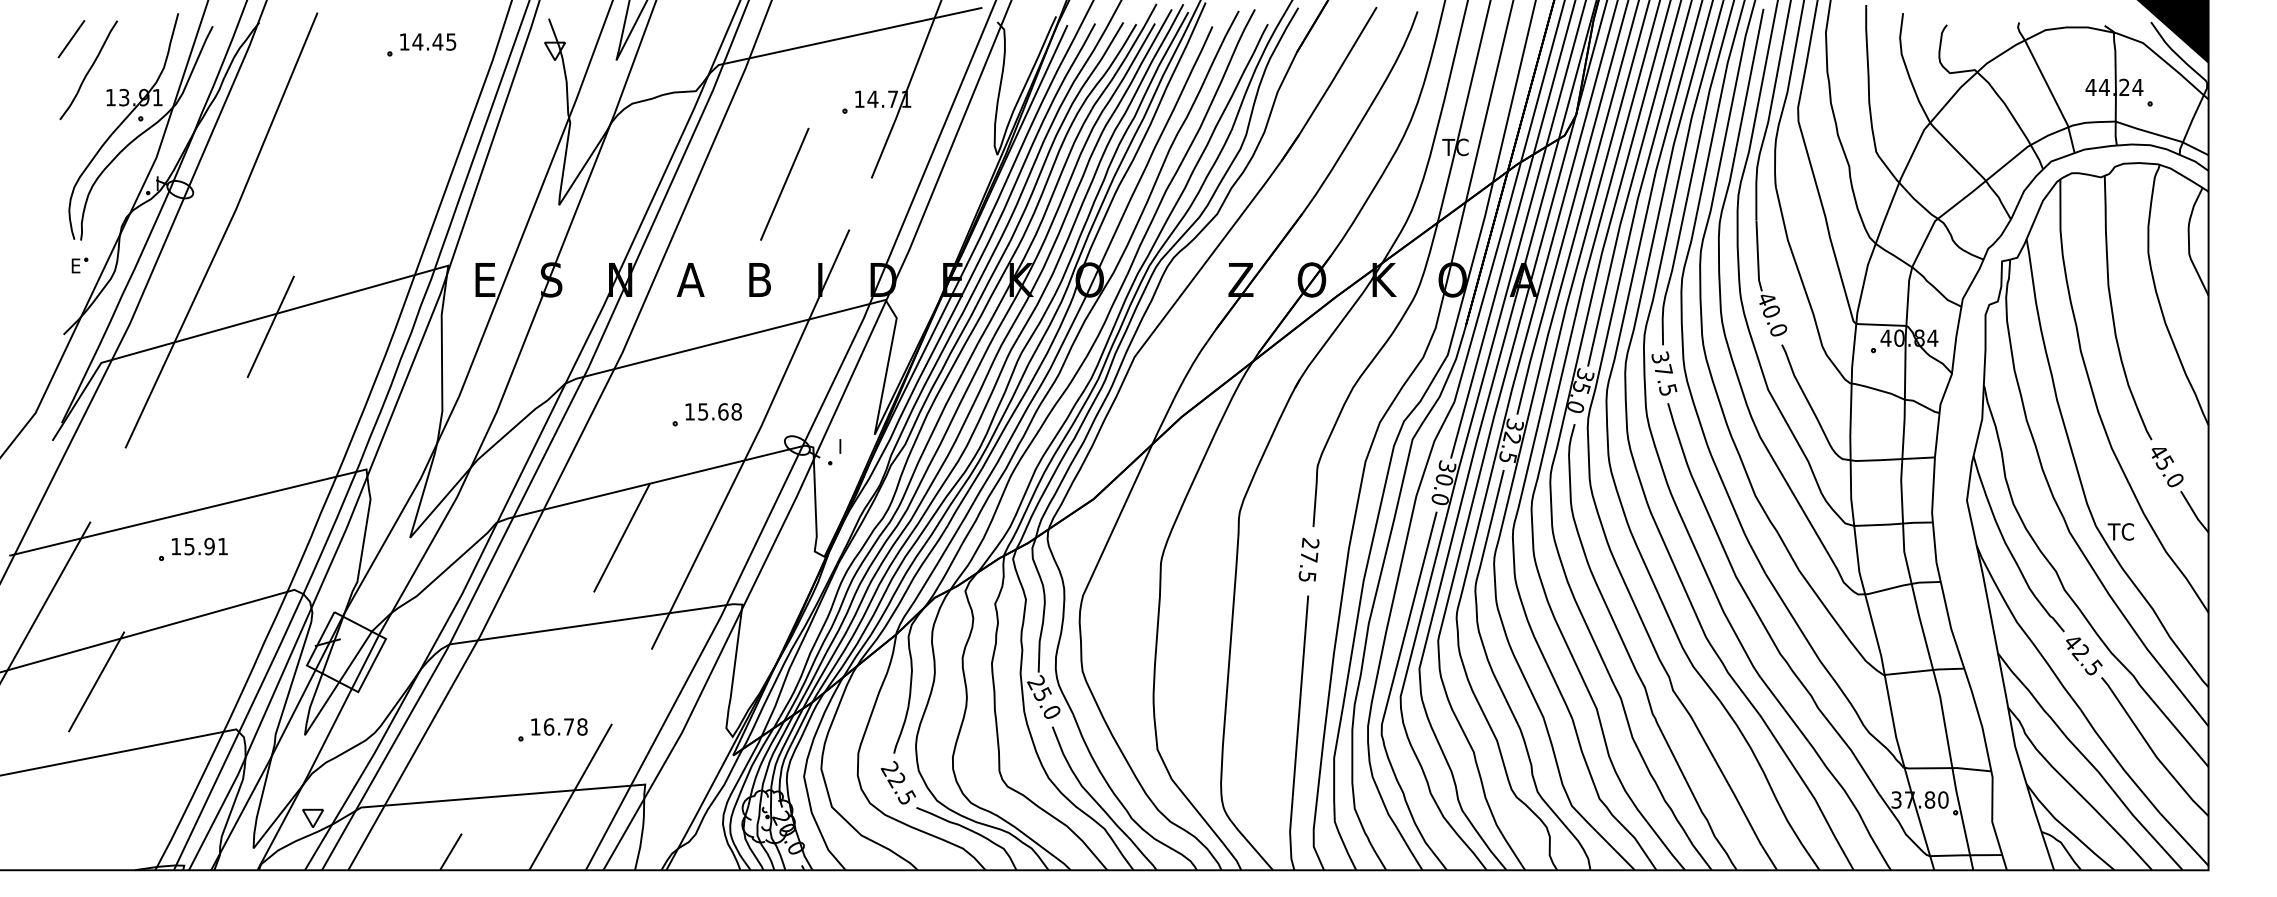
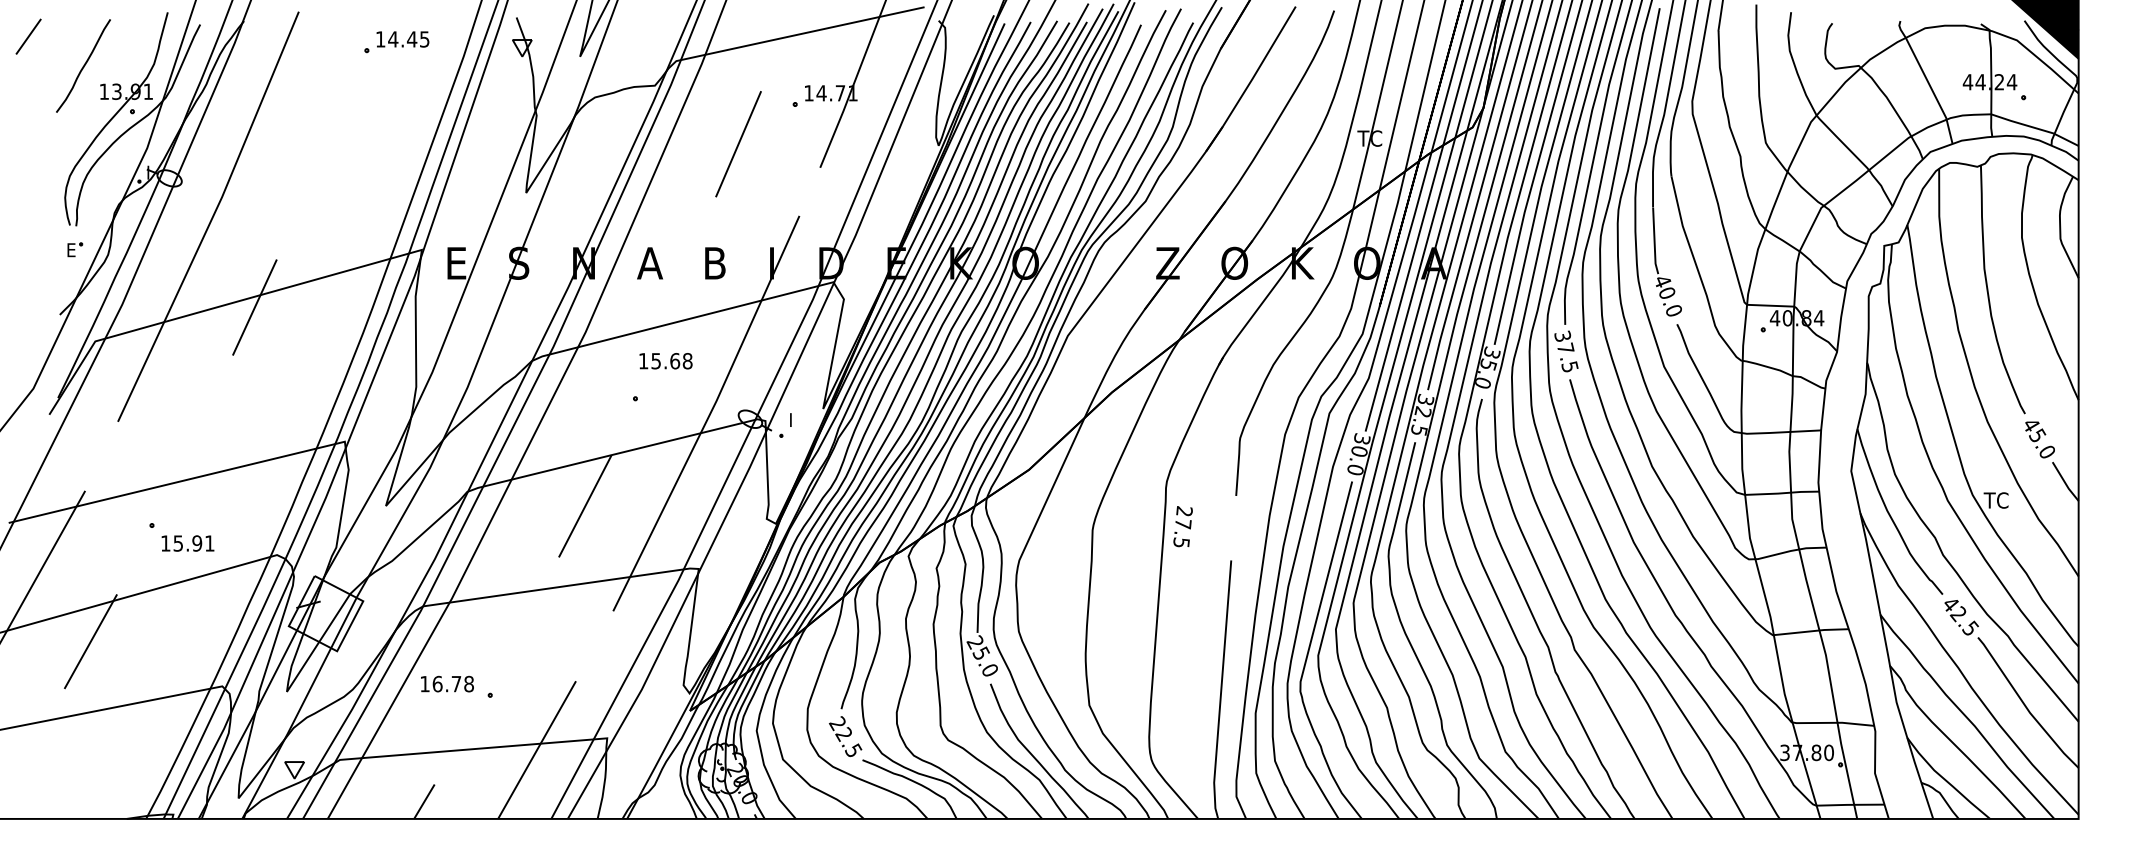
line: (71, 39) -> (28, 37), moved
line: (784, 183) -> (738, 143), moved
text: (713, 411) -> (665, 360), moved
text: (199, 546) -> (187, 543), moved
text: (1308, 559) -> (1182, 526), moved
text: (559, 726) -> (447, 683), moved

